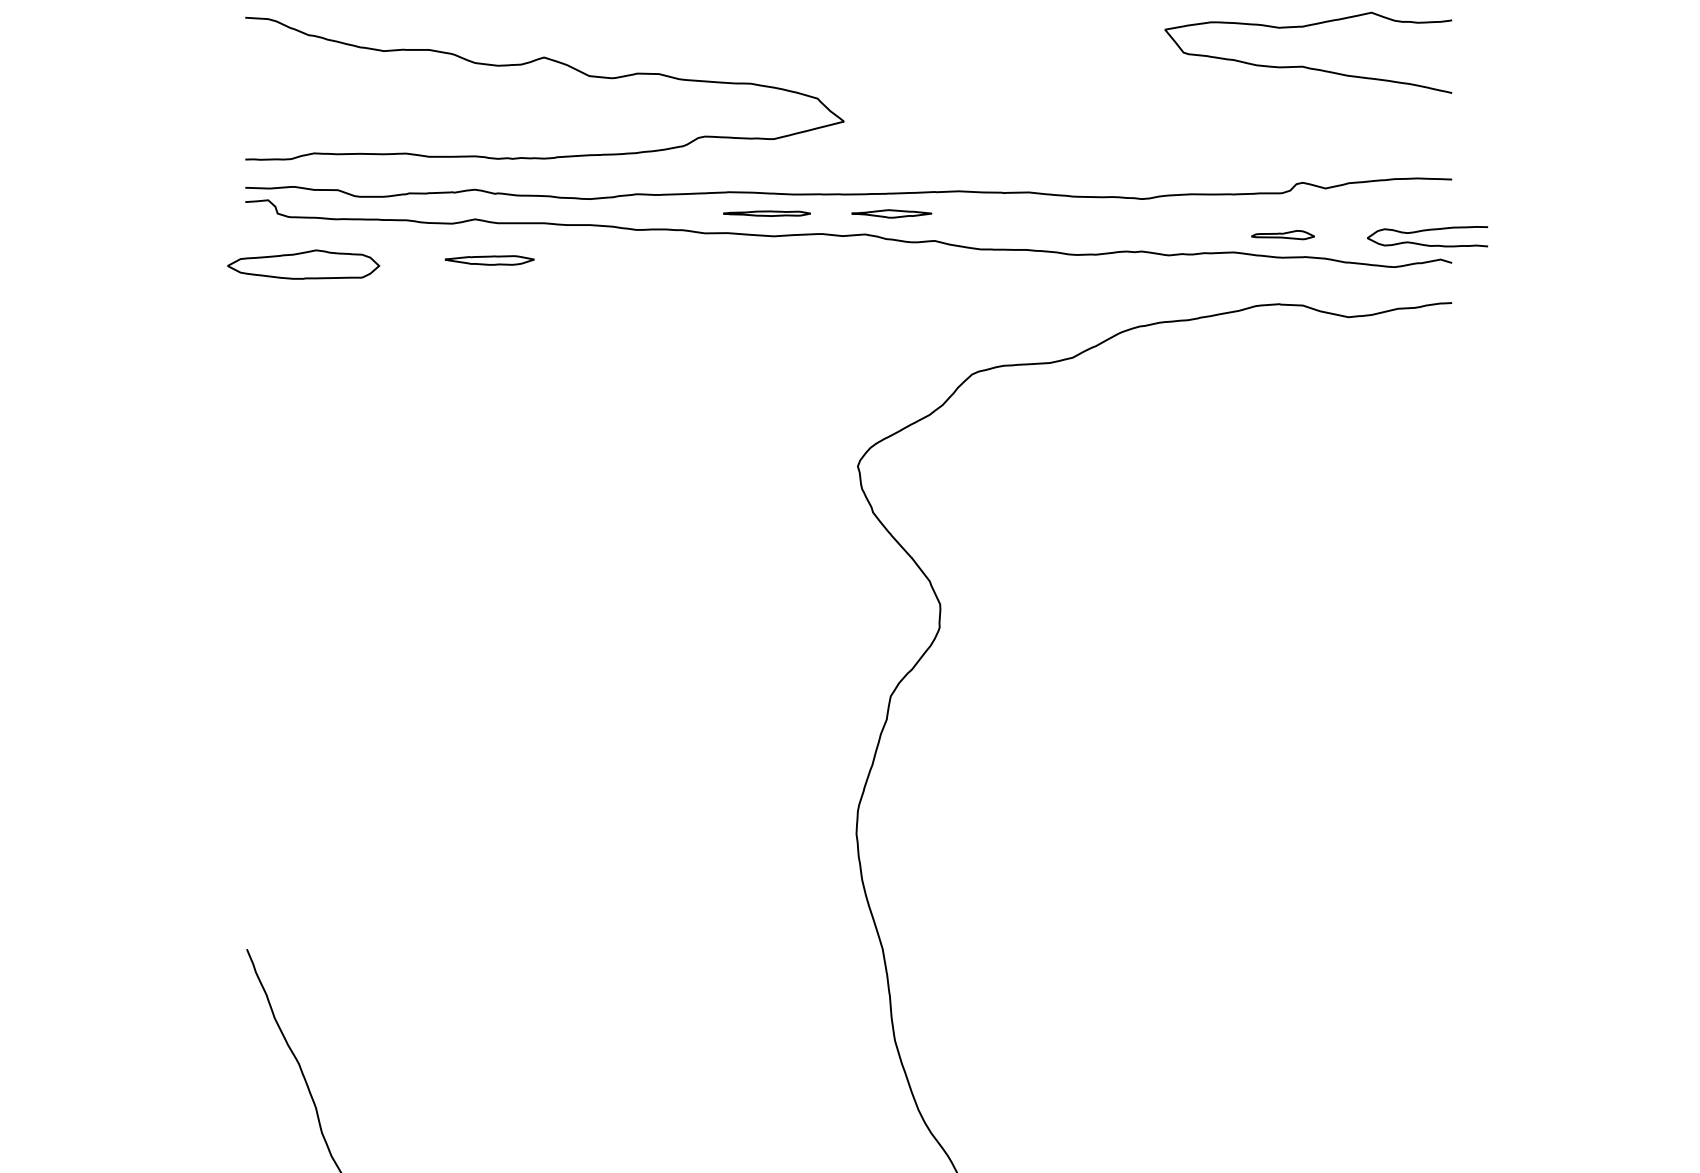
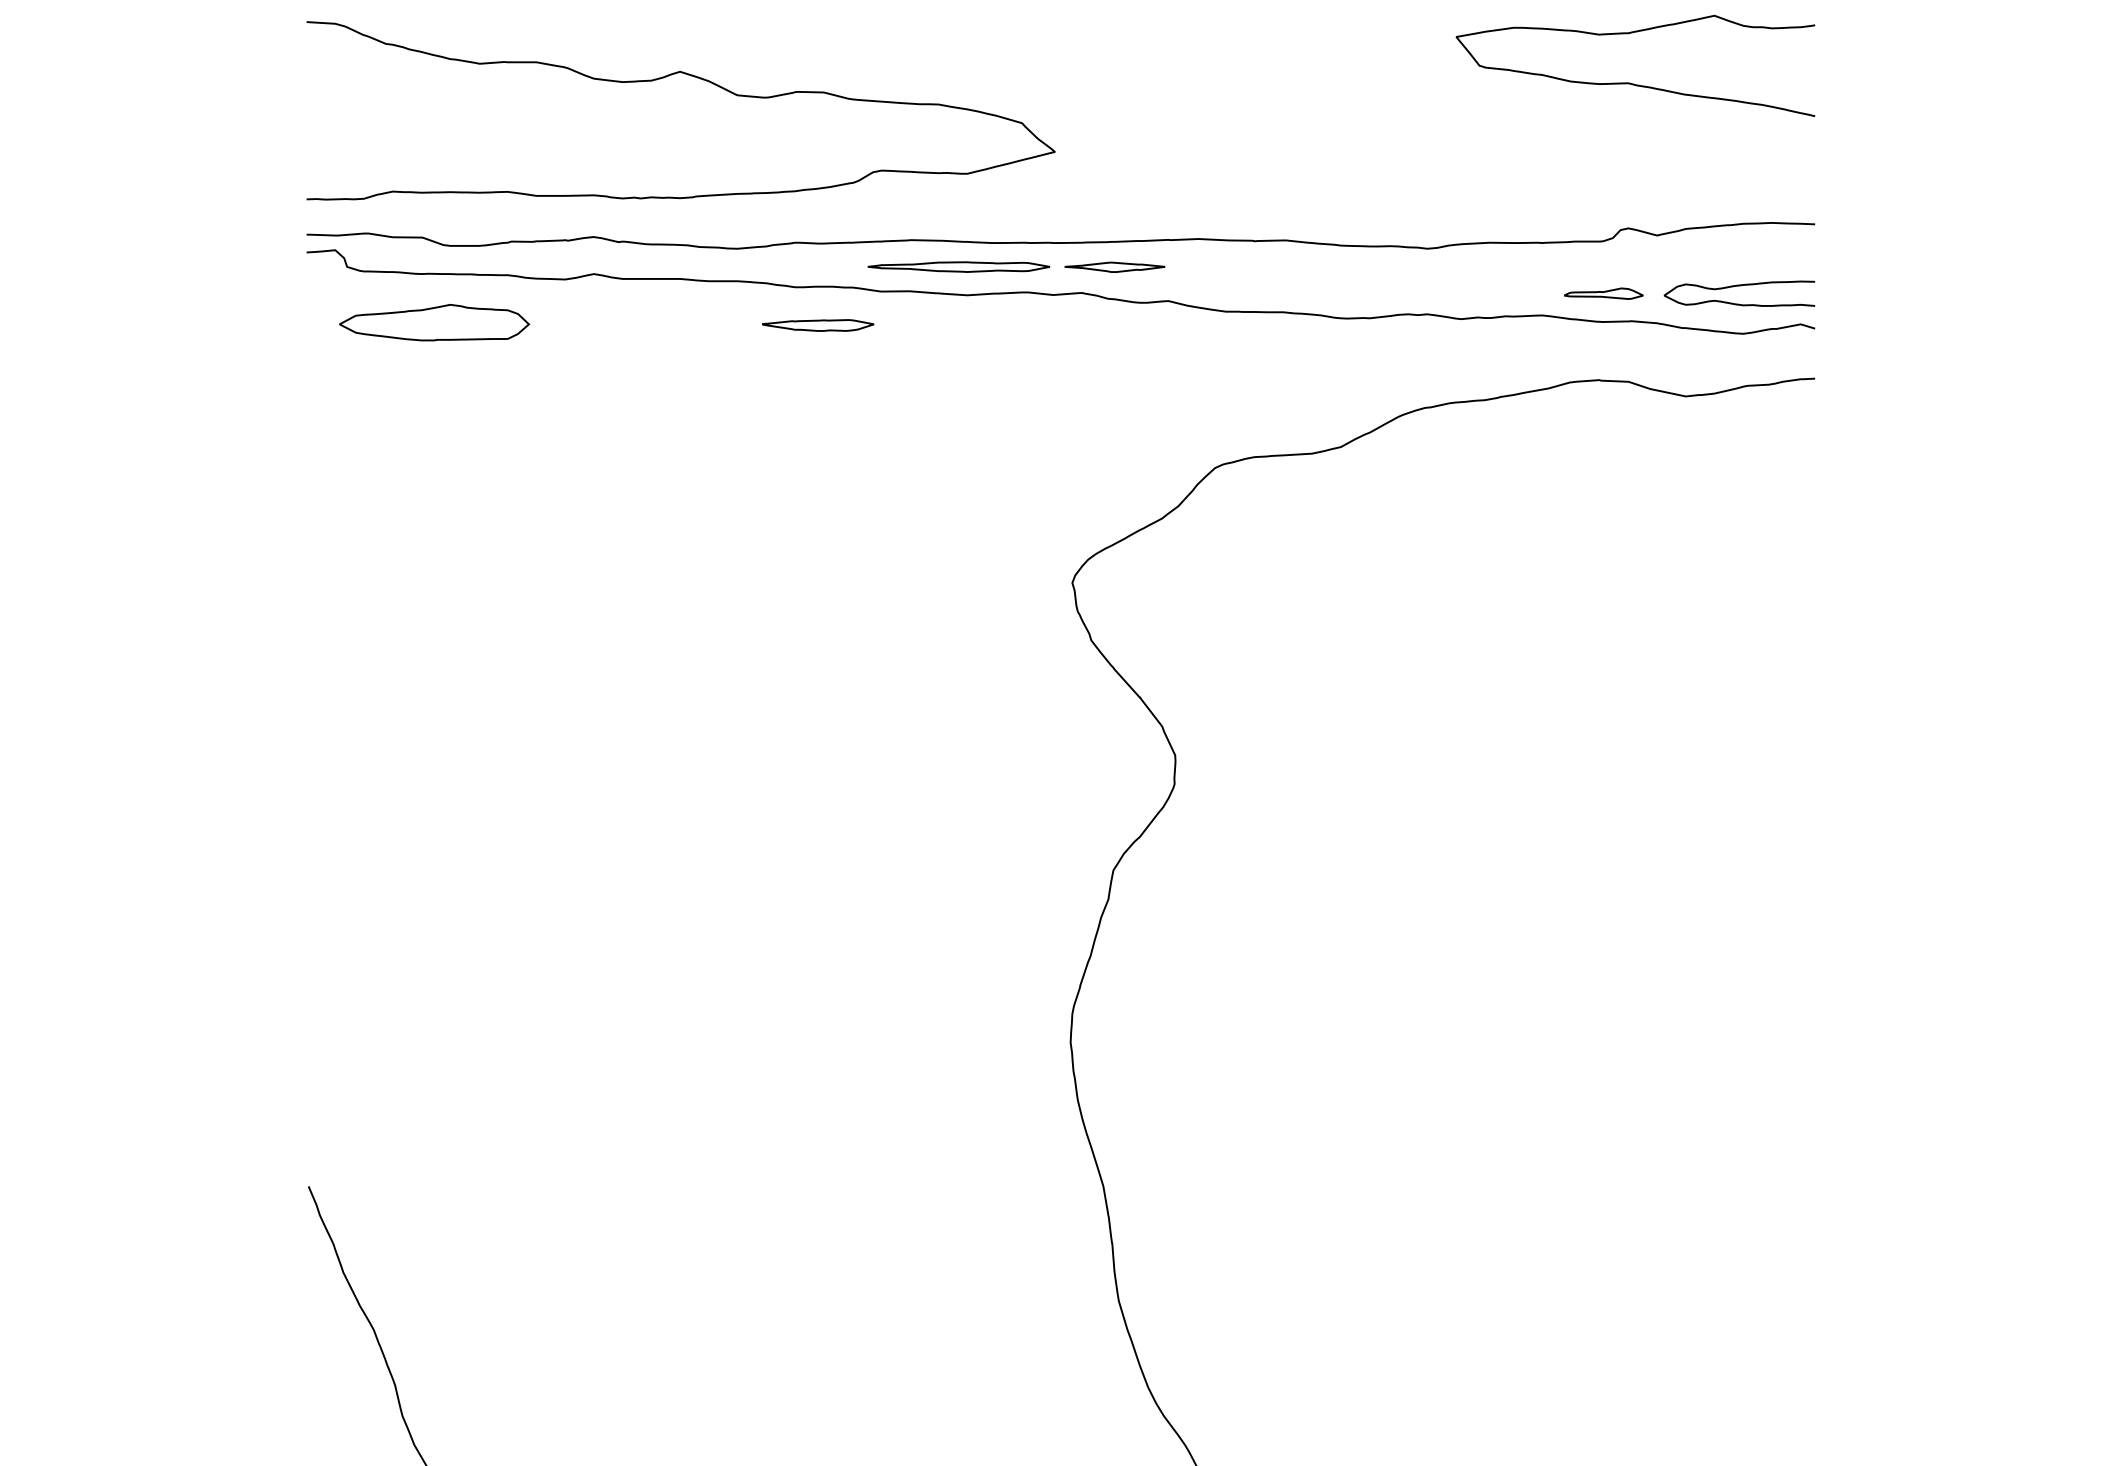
part: (766, 213) -> (958, 266), size x1.67
curve: (1427, 230) -> (1739, 286), moved
part: (490, 260) -> (818, 325), moved
part: (303, 264) -> (434, 322), moved

